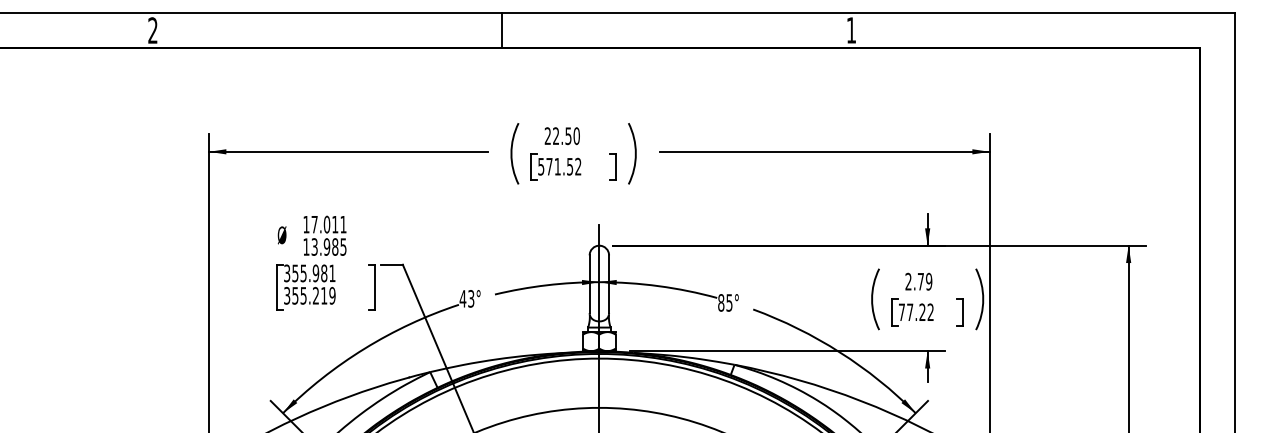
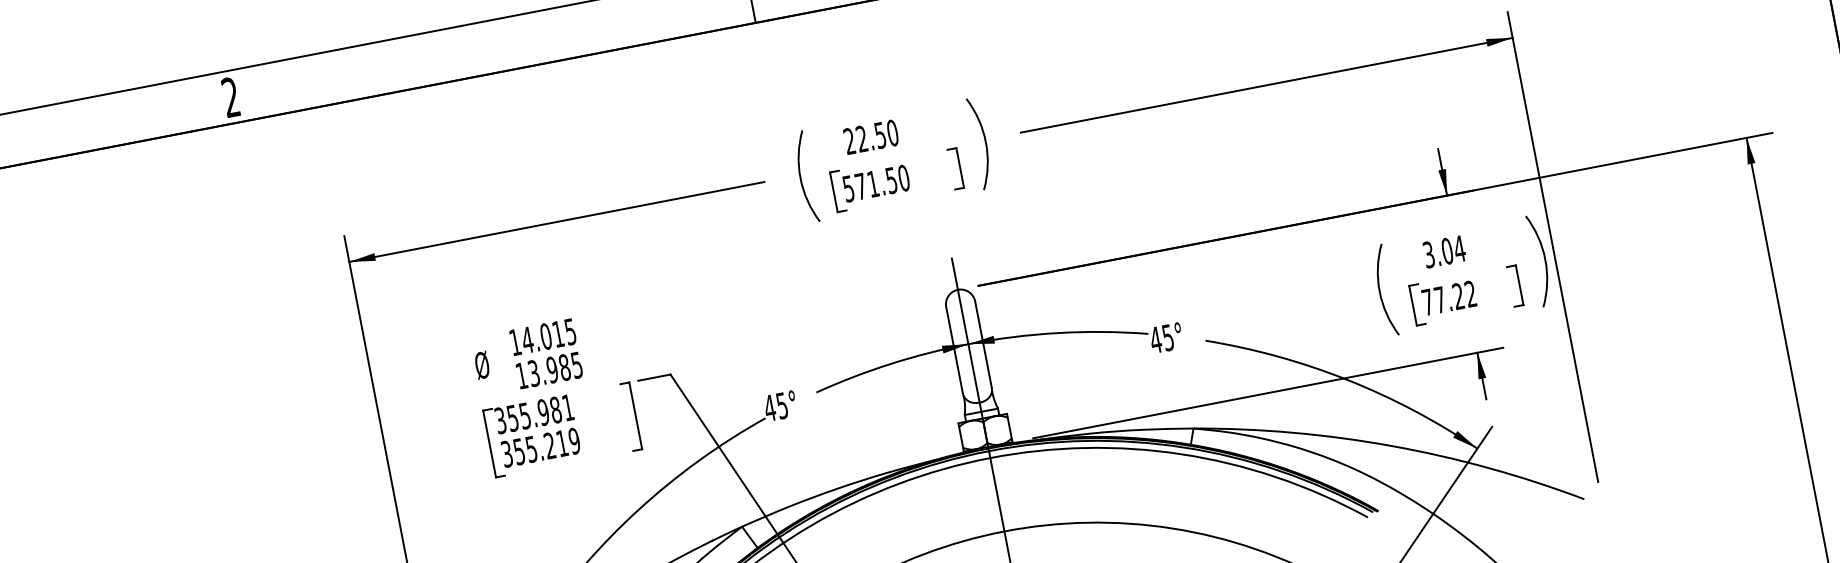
text: (578, 166) -> (904, 177), 571.52 -> 571.50
text: (328, 224) -> (548, 335), 17.011 -> 14.015
text: (918, 281) -> (1443, 251), 2.79 -> 3.04
text: (471, 298) -> (782, 405), 43° -> 45°
text: (720, 302) -> (1154, 339), 85° -> 45°

